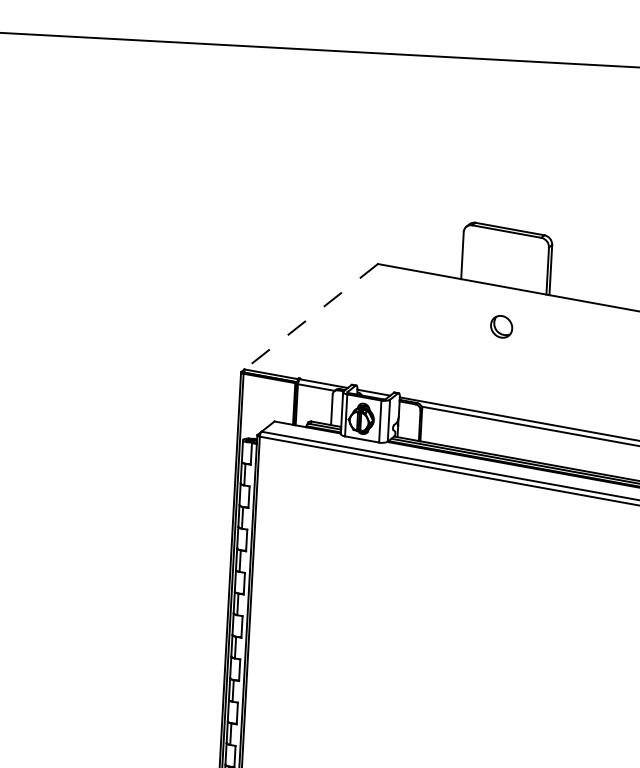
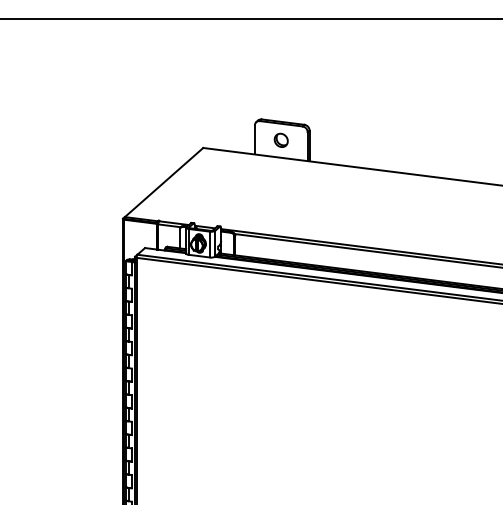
line: (310, 316) -> (163, 182), dashed -> solid
part: (500, 325) -> (280, 139), moved

